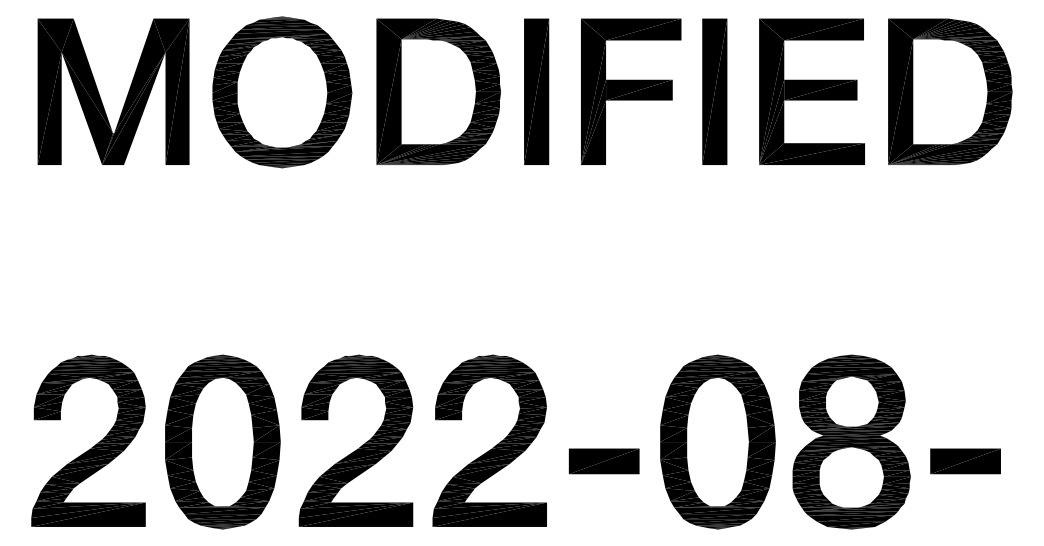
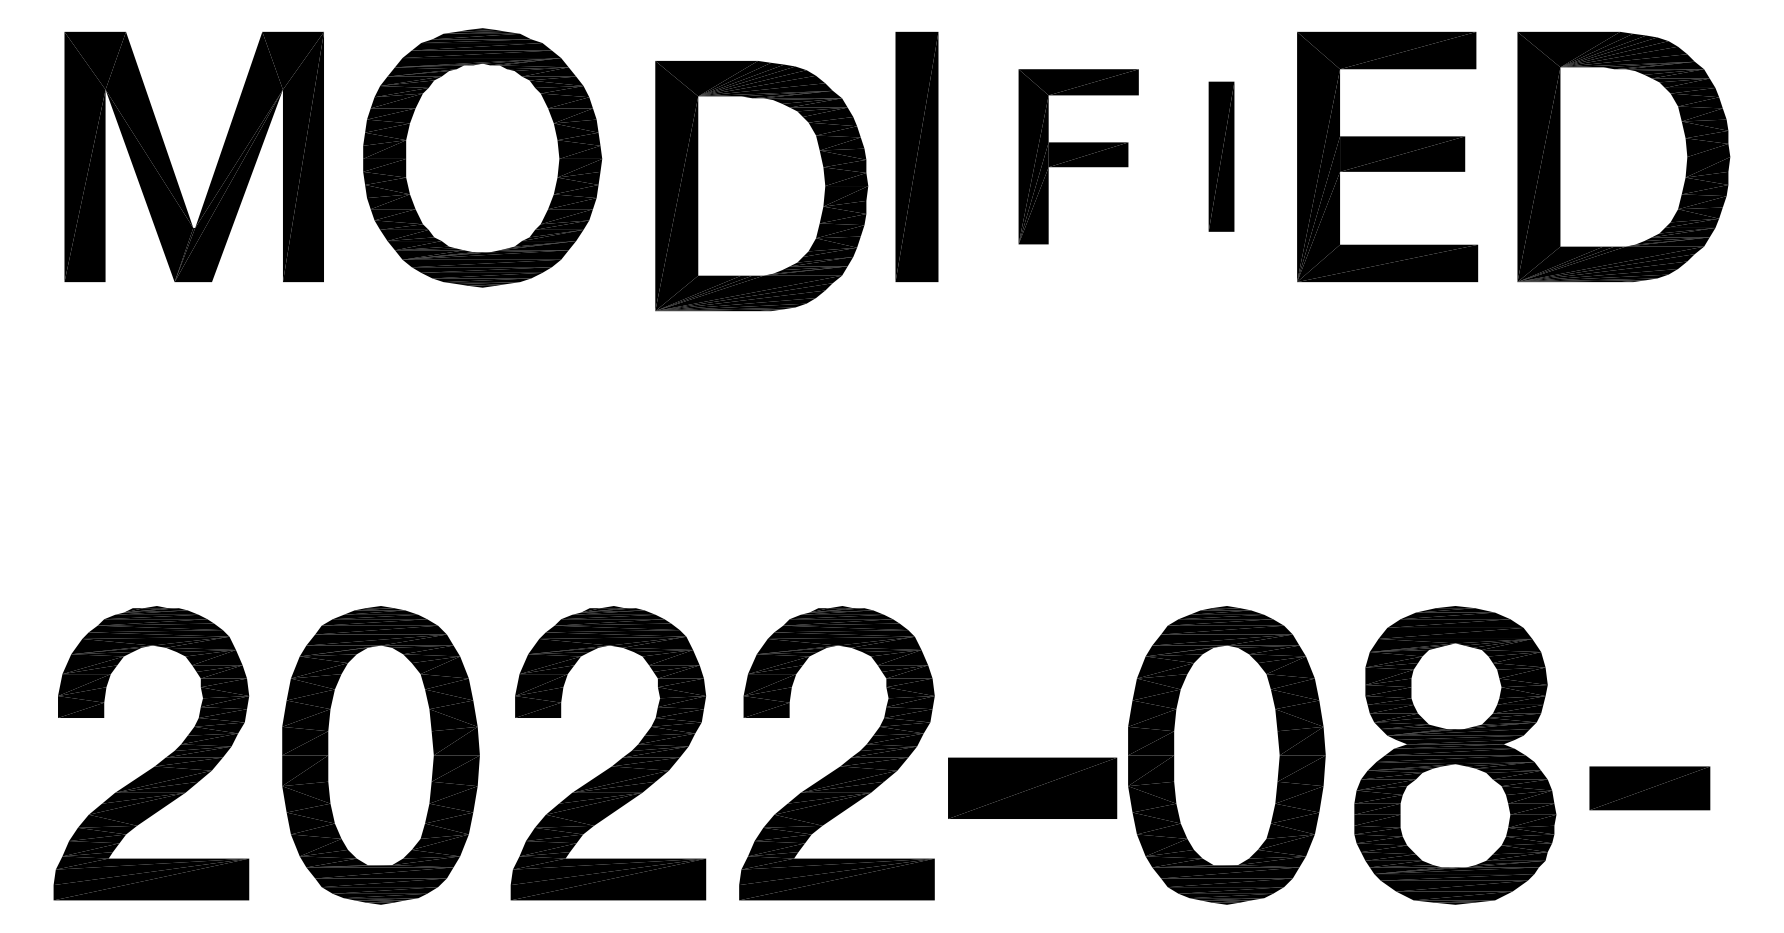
part: (438, 91) -> (761, 185), moved
part: (631, 91) -> (1079, 156), size x0.7
part: (714, 91) -> (1220, 156), size x0.6
part: (603, 461) -> (1031, 788), size x1.4

